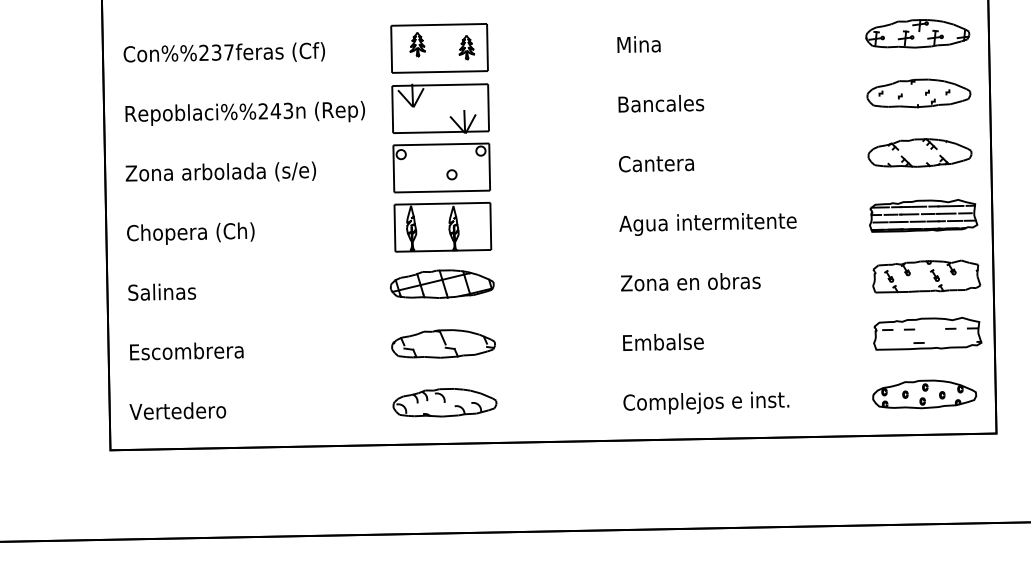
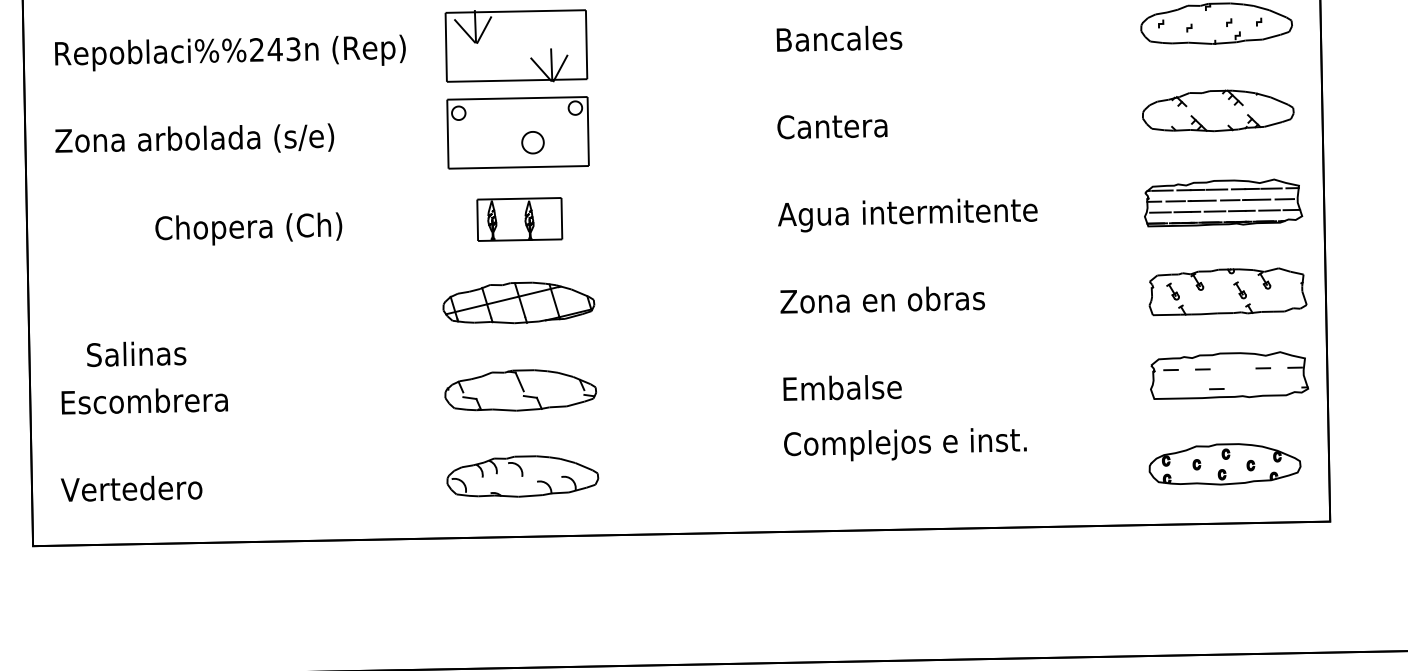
part: (451, 174) -> (532, 142), size x1.6
part: (442, 226) -> (519, 218), size x0.6
text: (190, 233) -> (248, 228), moved
text: (162, 291) -> (137, 353), moved
text: (706, 402) -> (905, 443), moved

